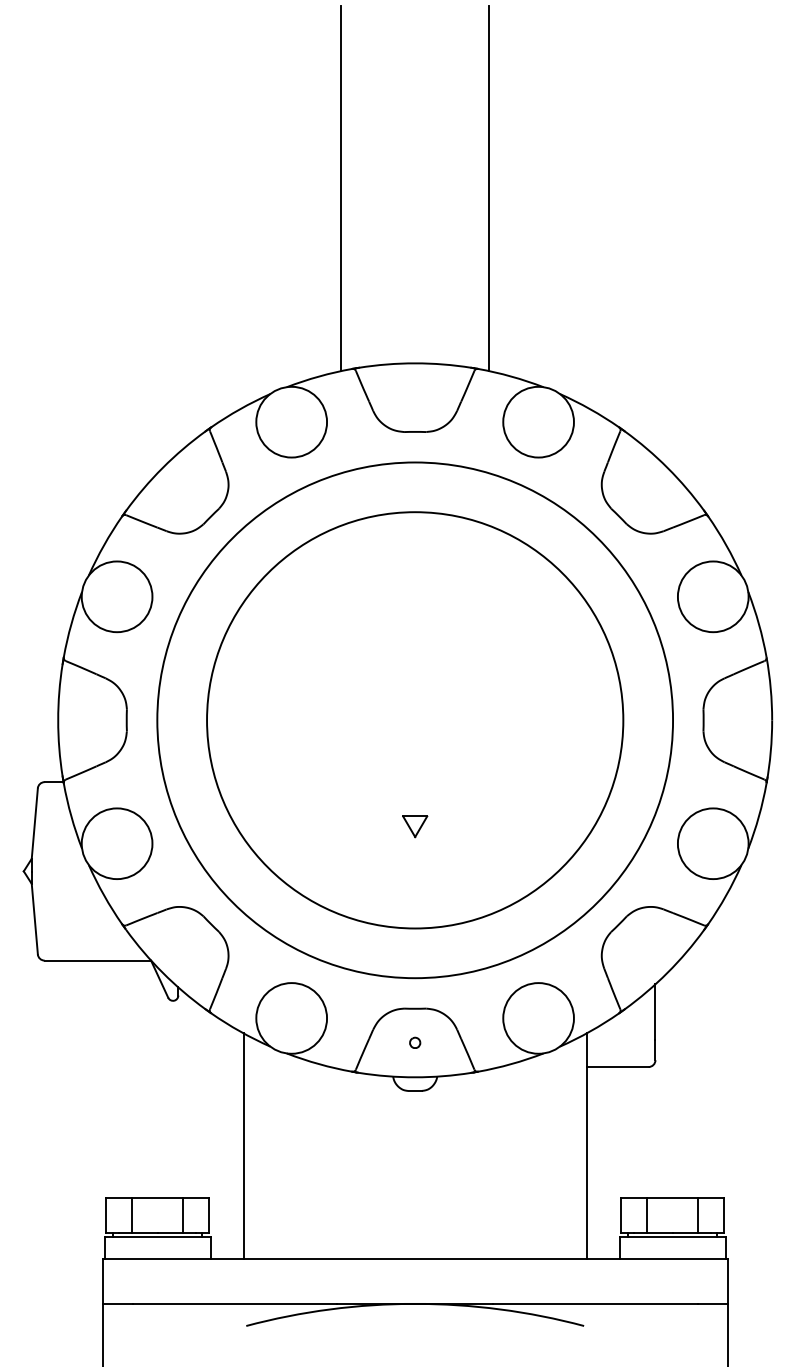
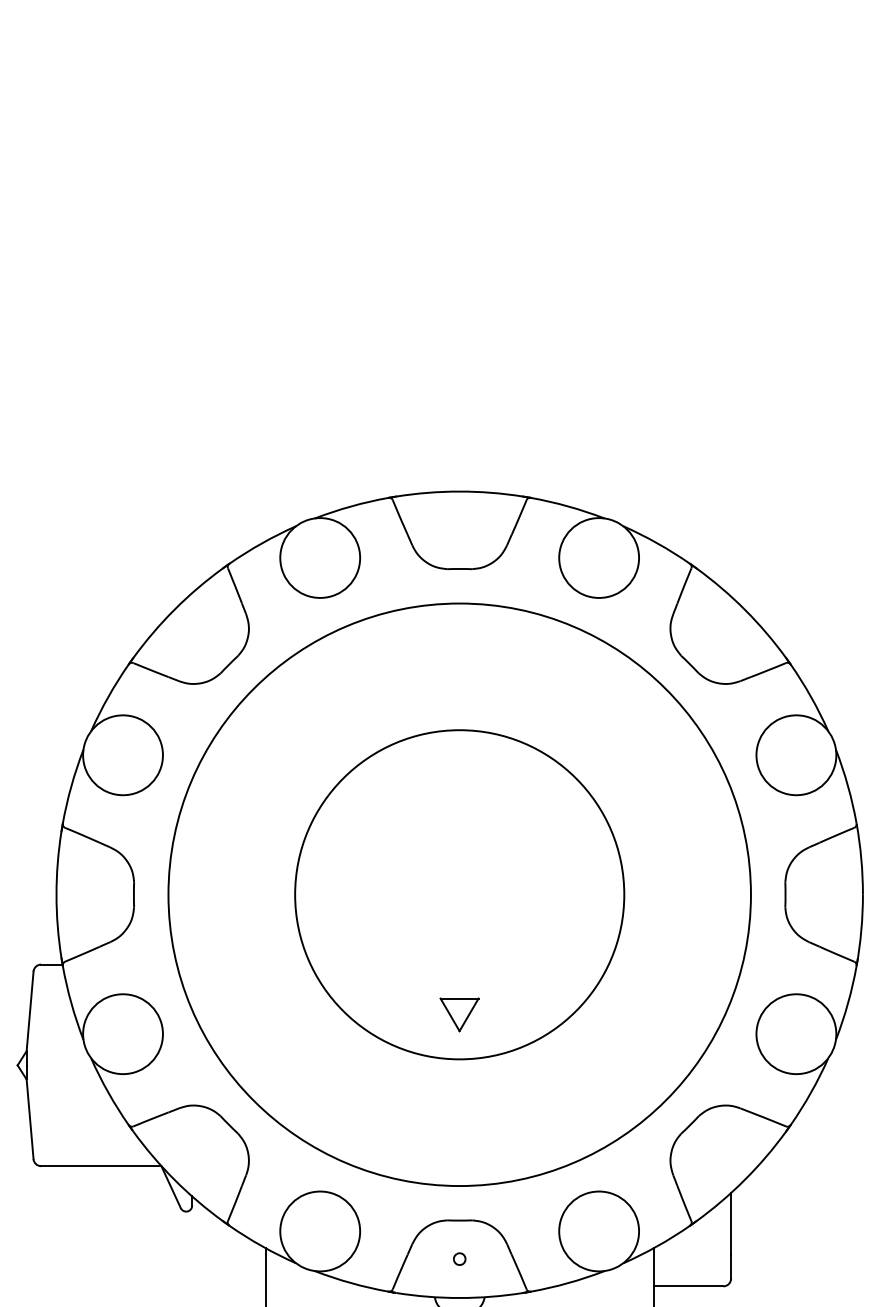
line: (341, 188) -> (376, 294), removed
line: (488, 188) -> (542, 294), removed
circle: (415, 720) -> (460, 894), size x0.7
part: (415, 826) -> (460, 1014), size x1.4

